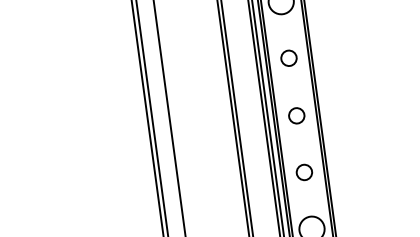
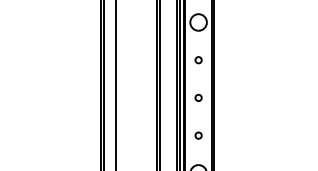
circle: (288, 59) -> (198, 60), size x0.62
circle: (296, 114) -> (198, 97), size x0.62
circle: (304, 172) -> (198, 135), size x0.62

